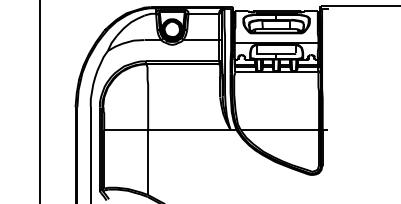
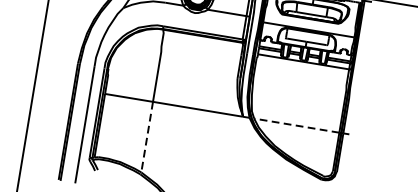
line: (279, 130) -> (296, 125), solid -> dashed
line: (148, 163) -> (147, 138), solid -> dashed

